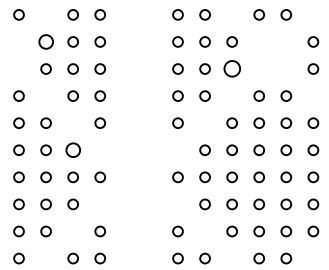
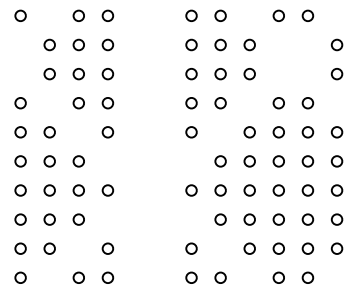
circle: (45, 41) -> (49, 44), size x0.71
circle: (231, 69) -> (249, 74), size x0.62
circle: (72, 150) -> (78, 161), size x0.71

